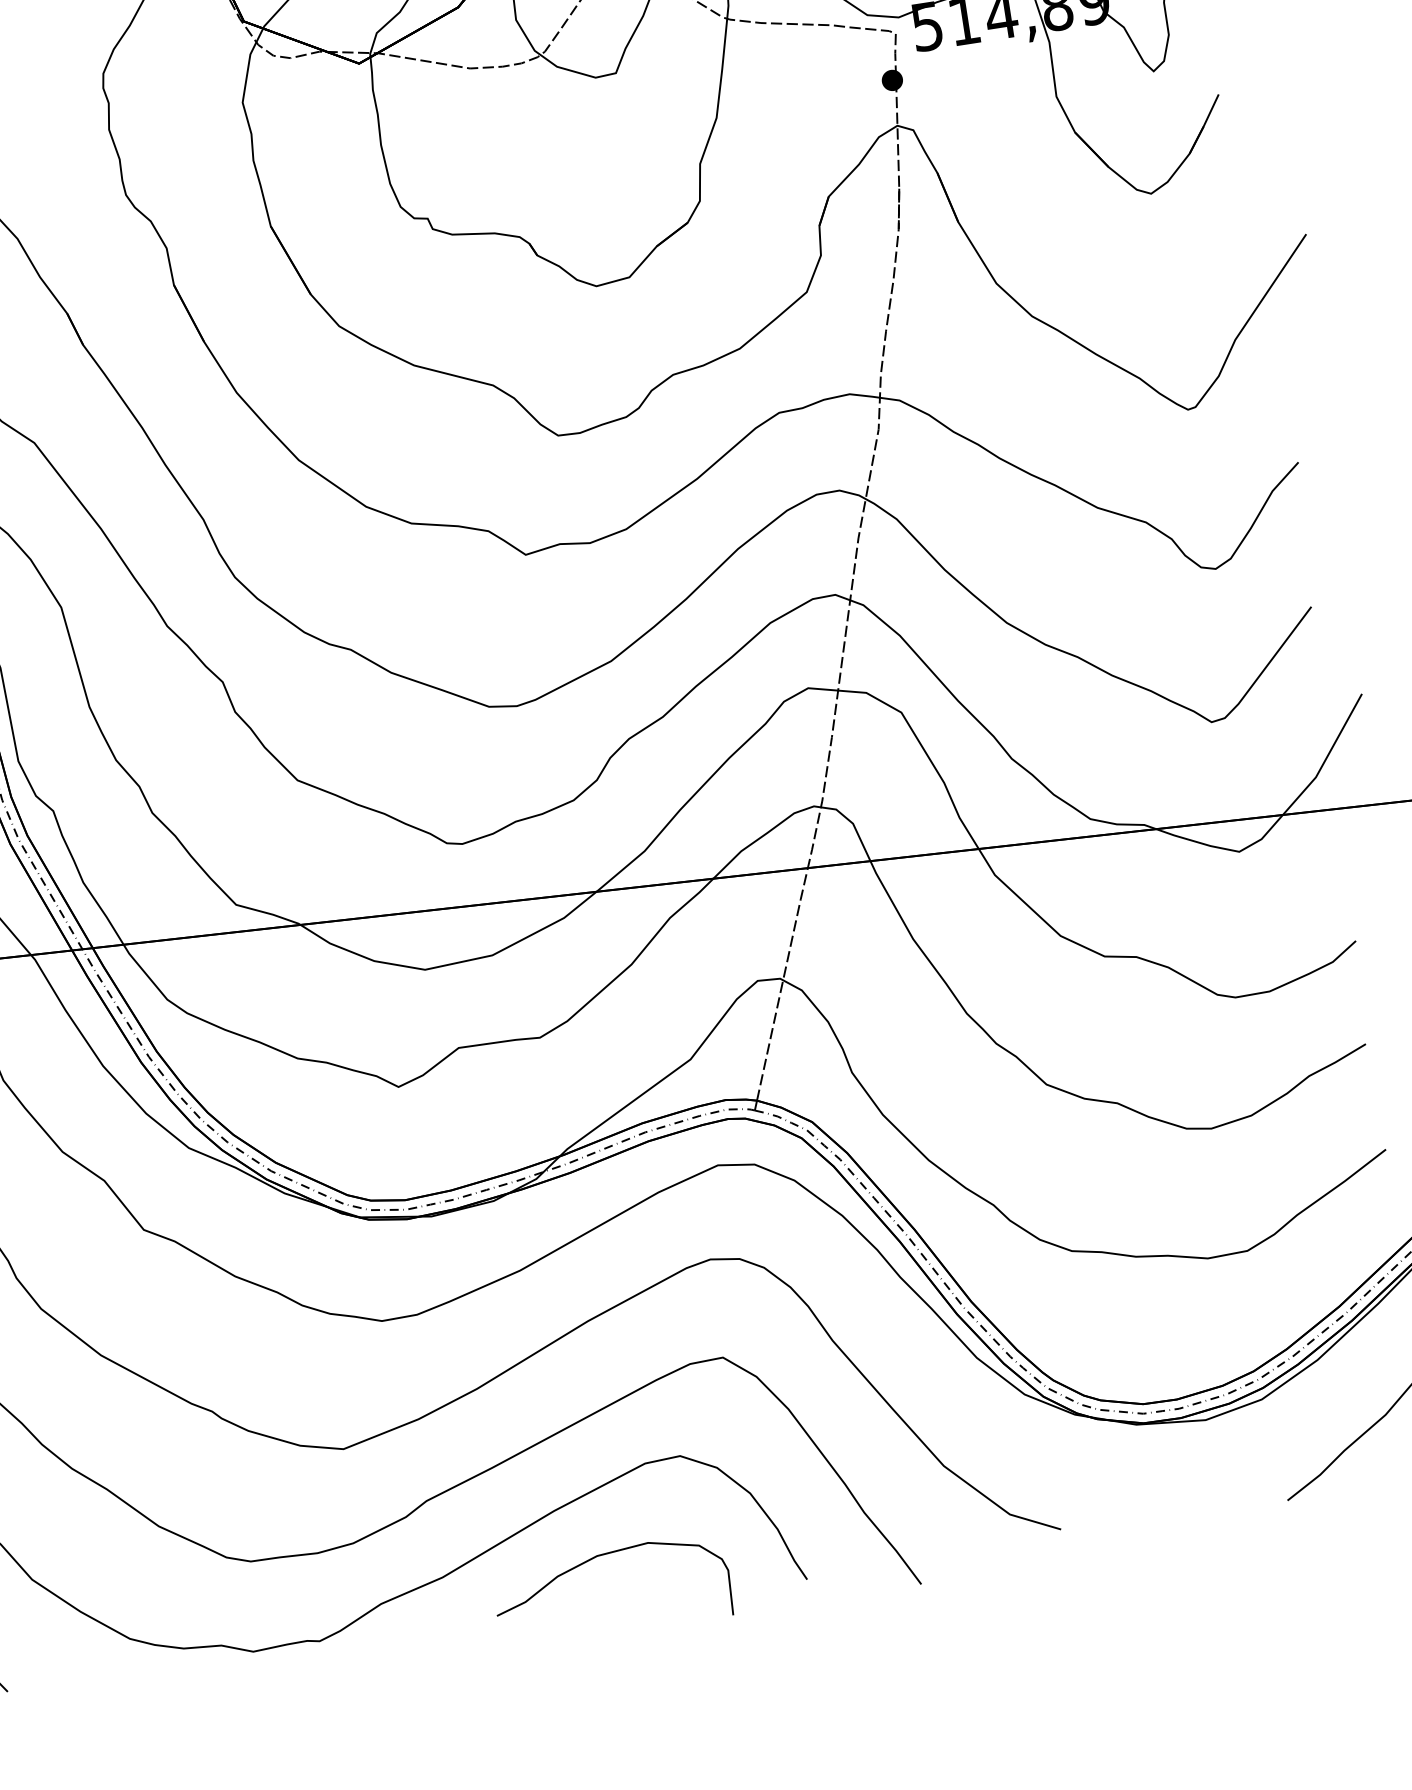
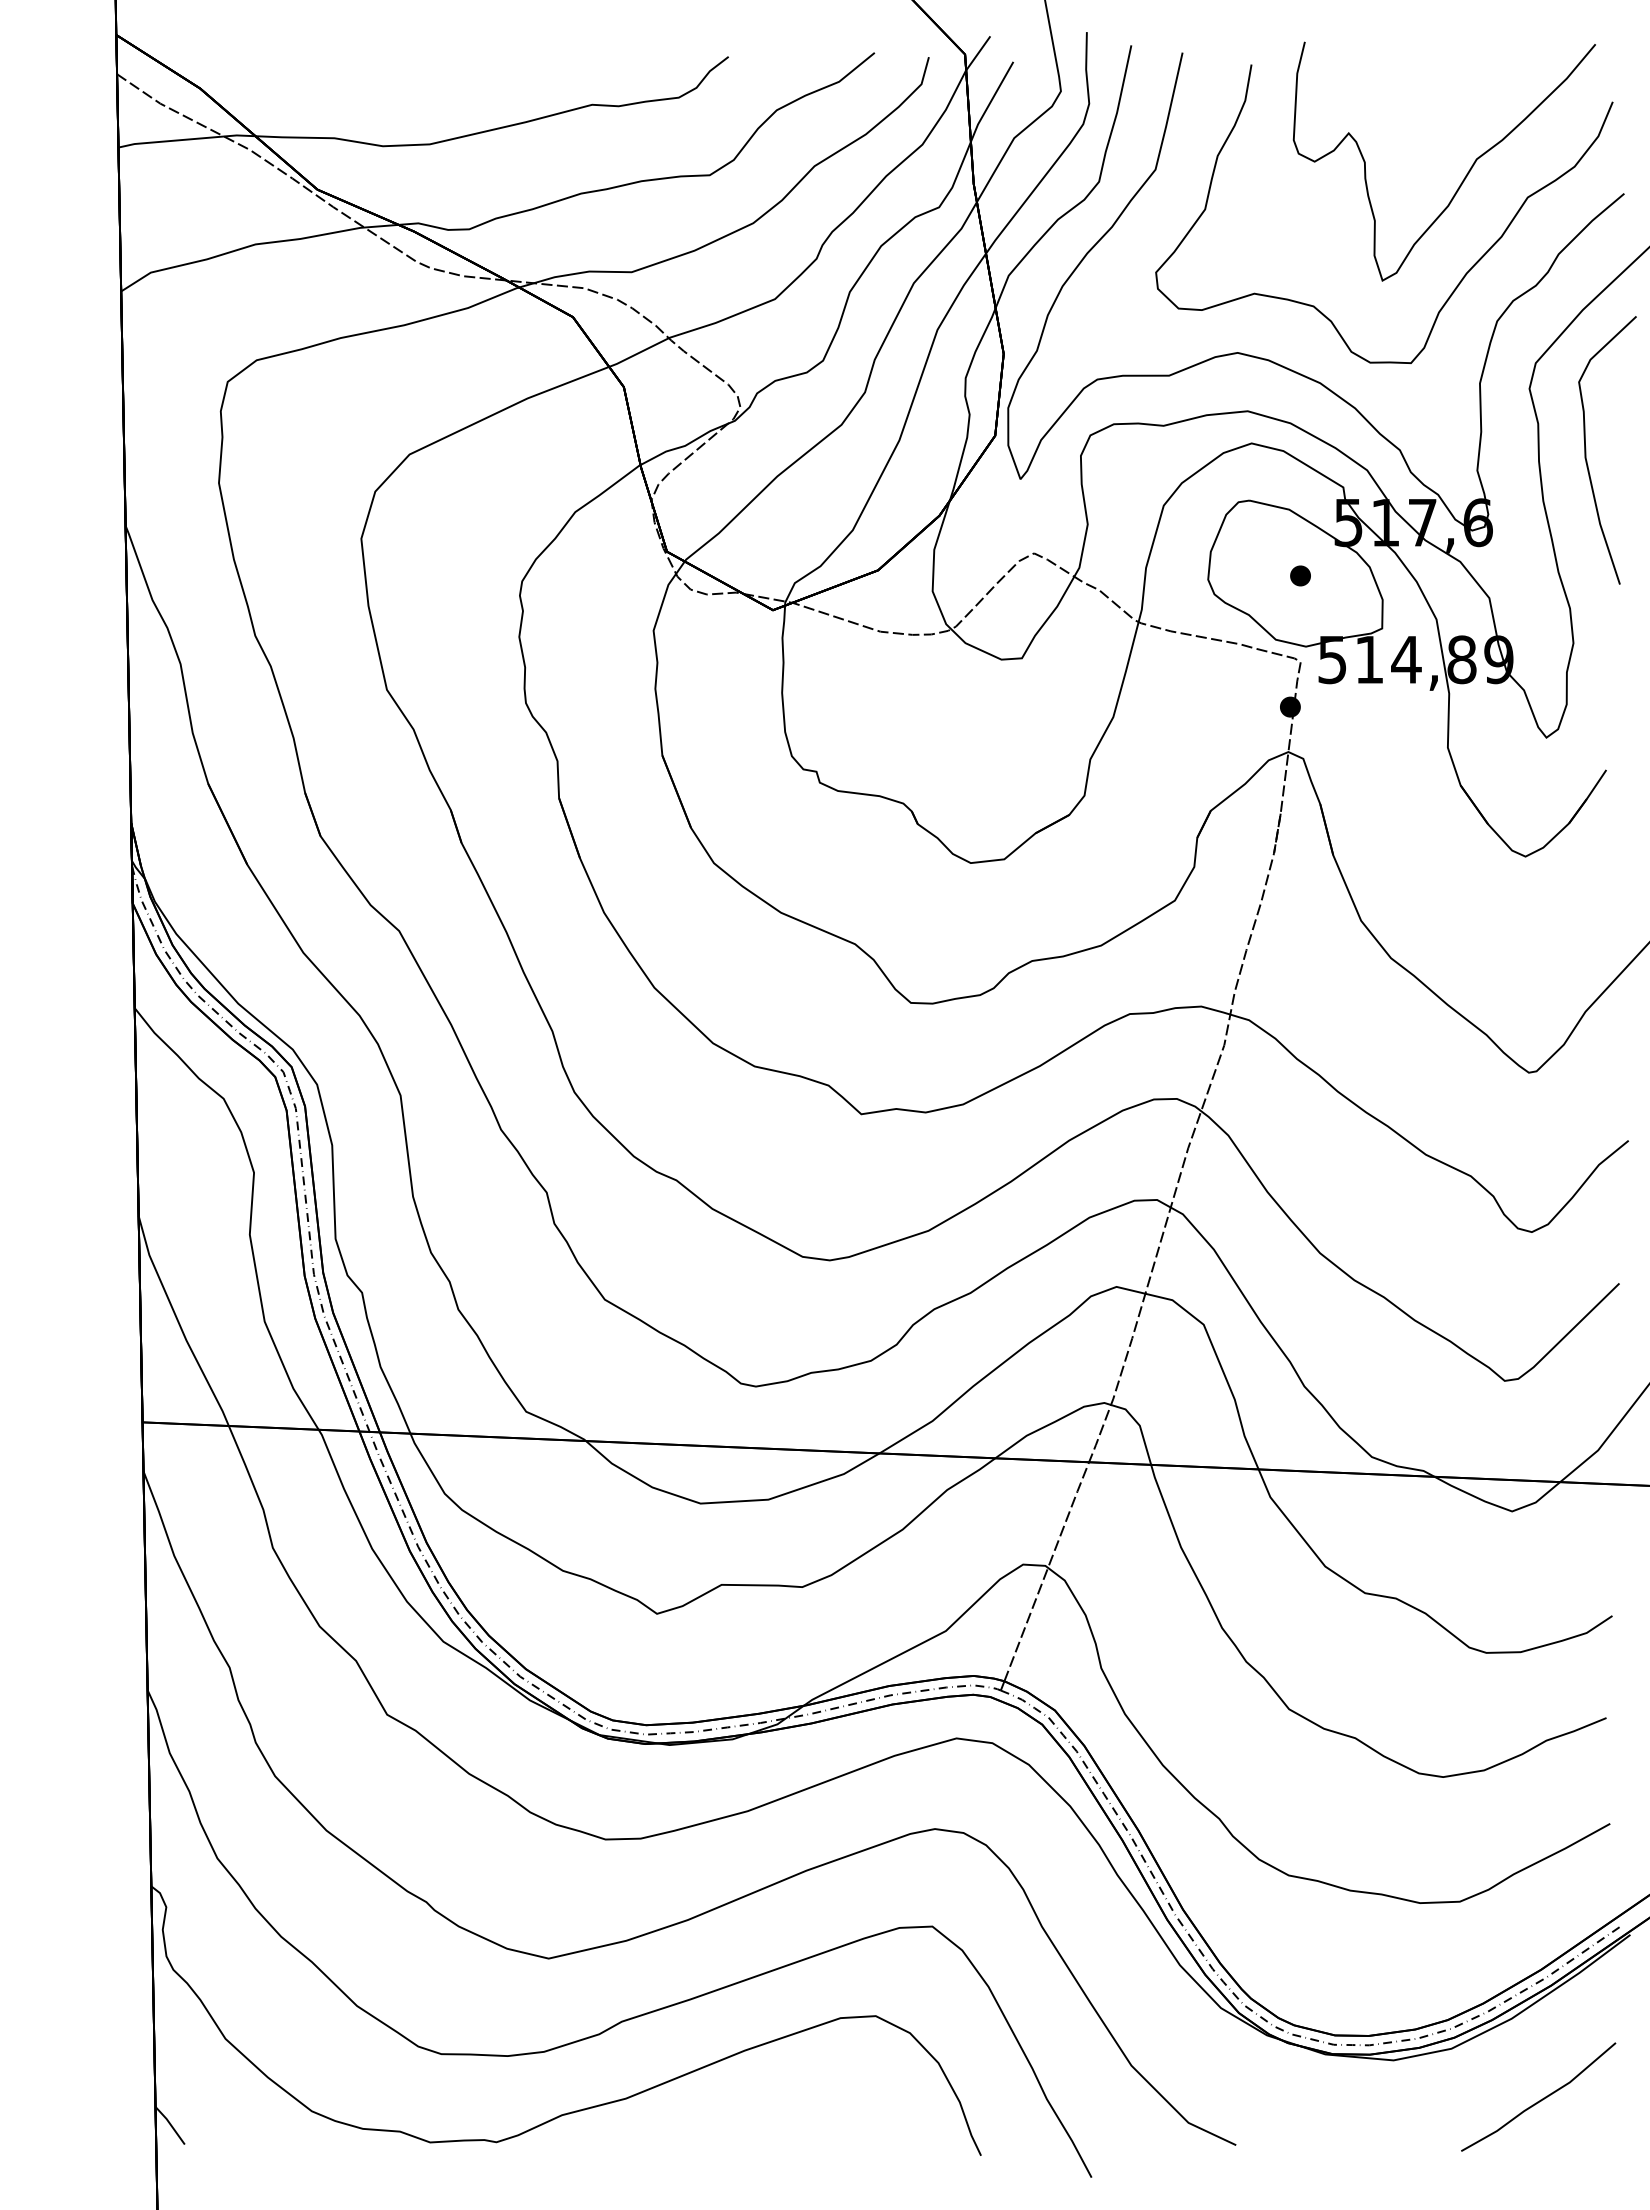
curve: (605, 1555) -> (788, 2101), removed

